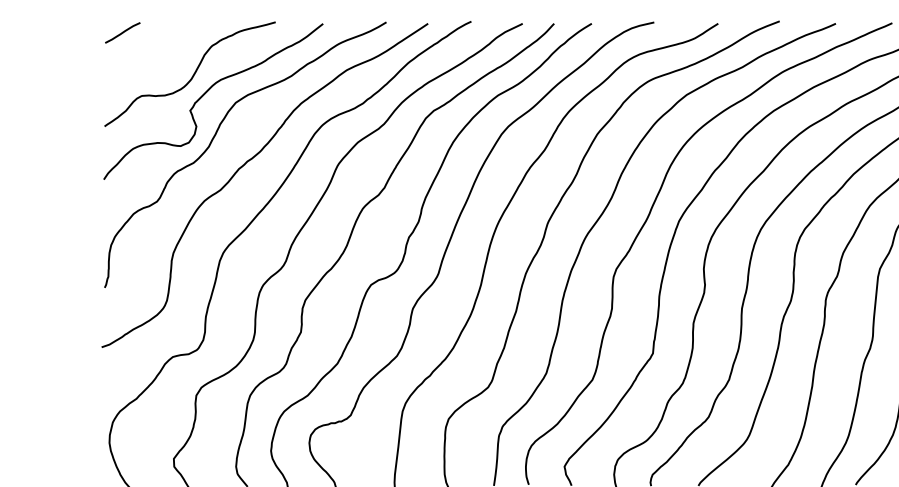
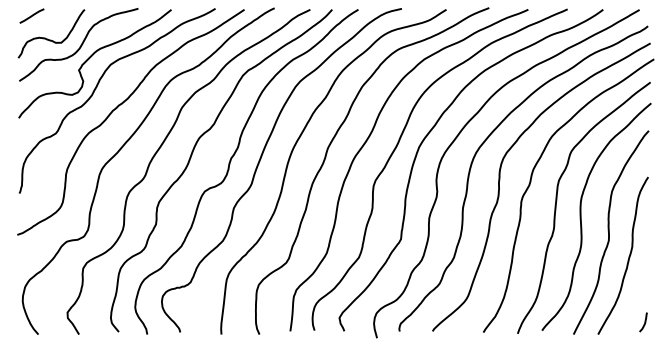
curve: (150, 66) -> (51, 39), added

